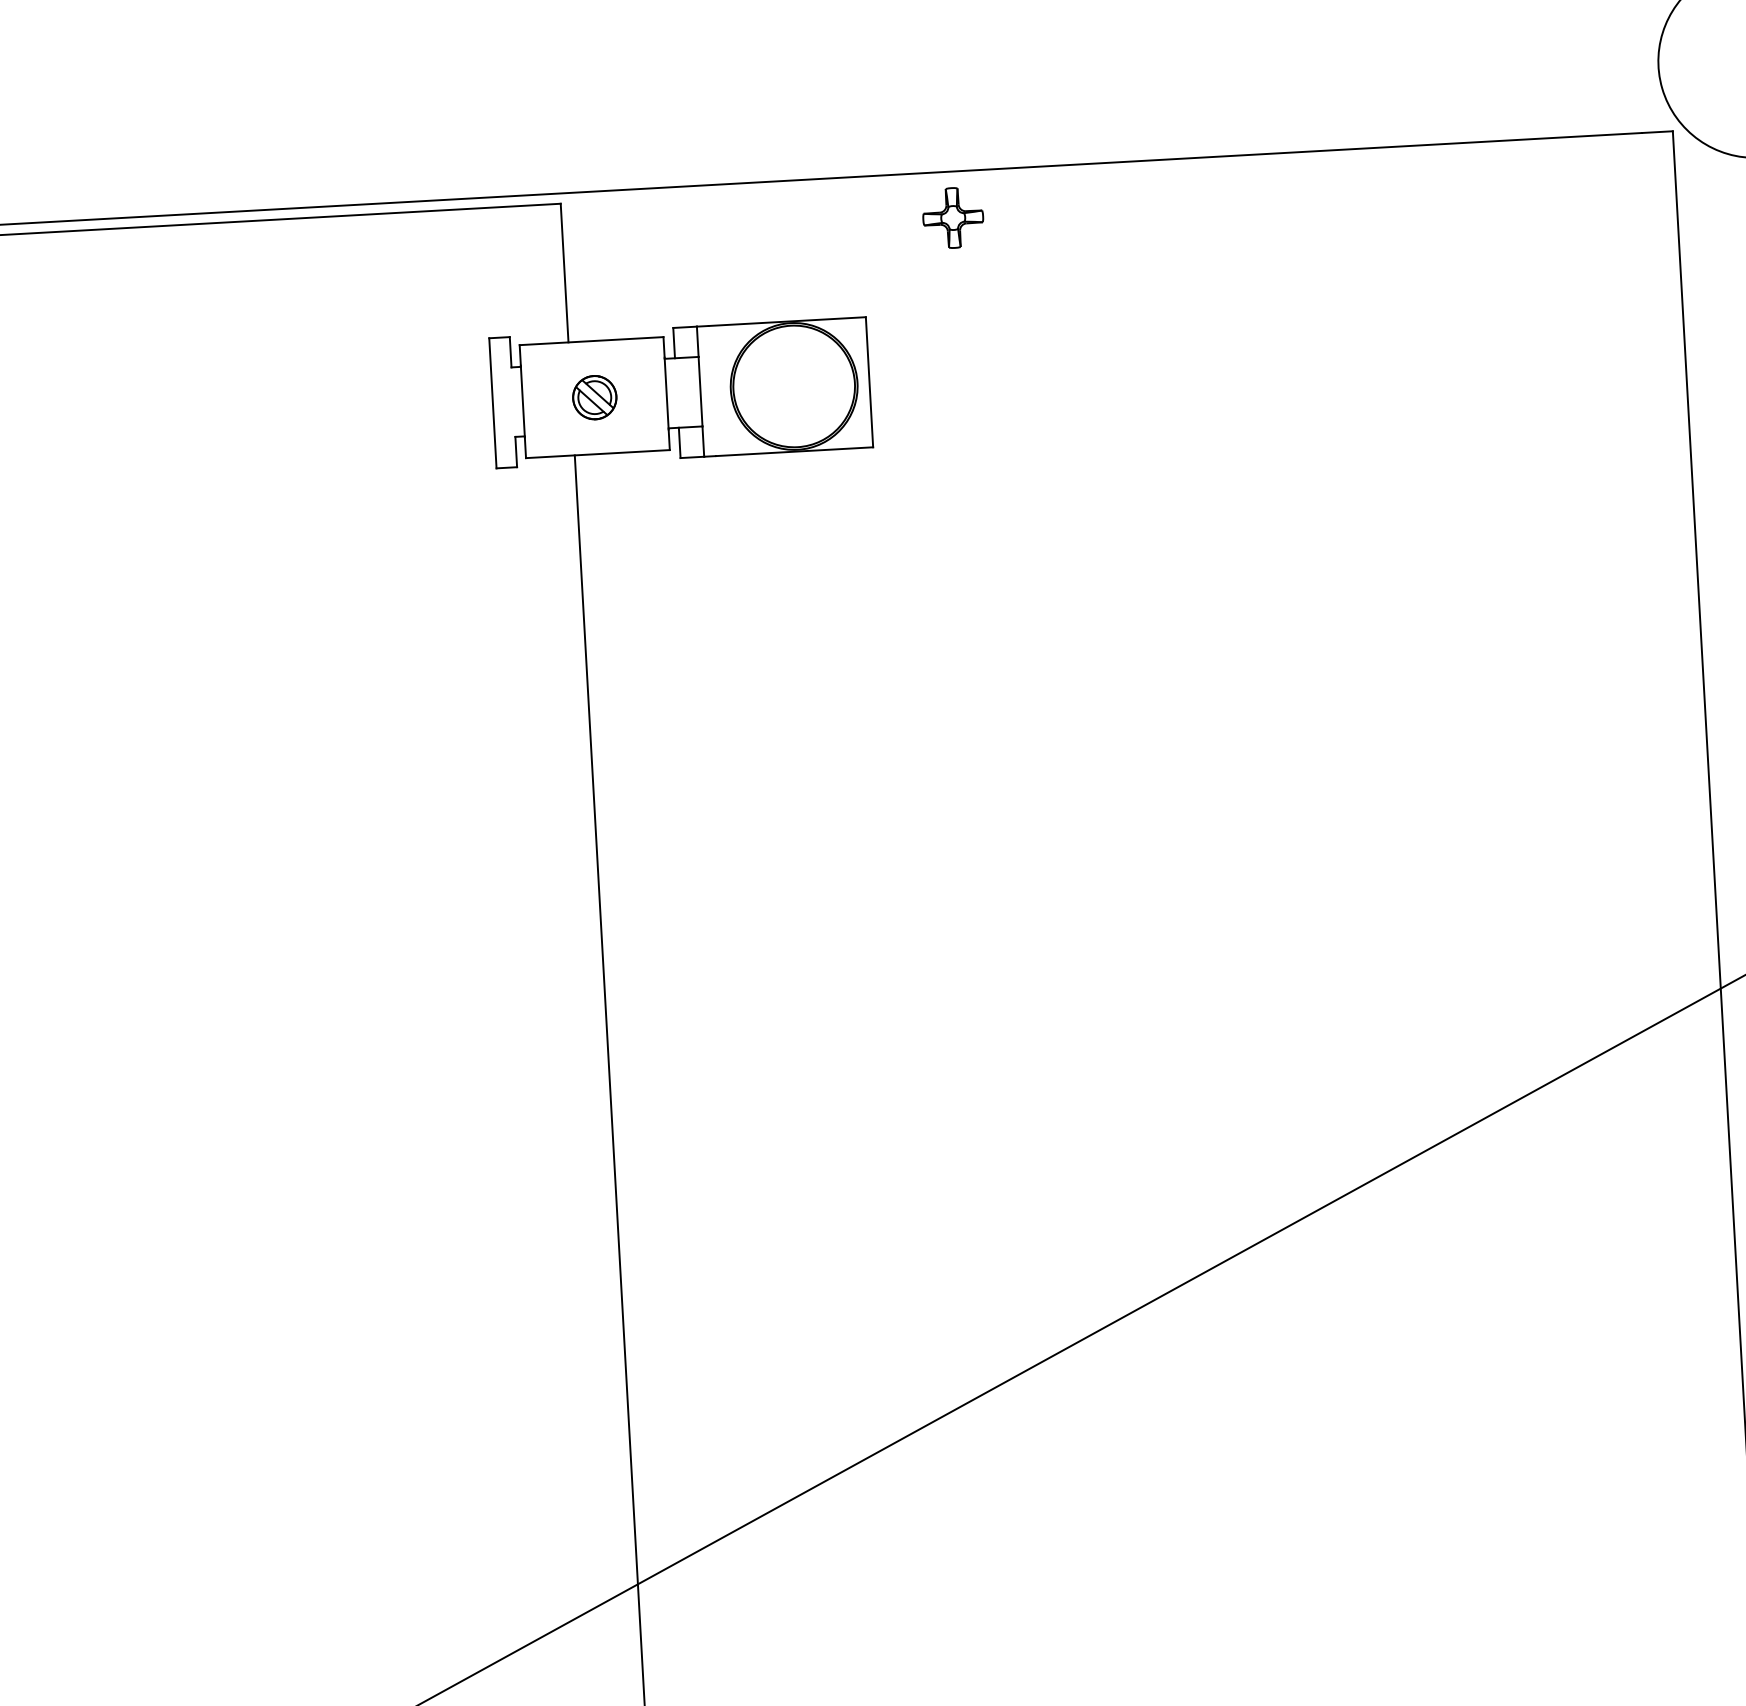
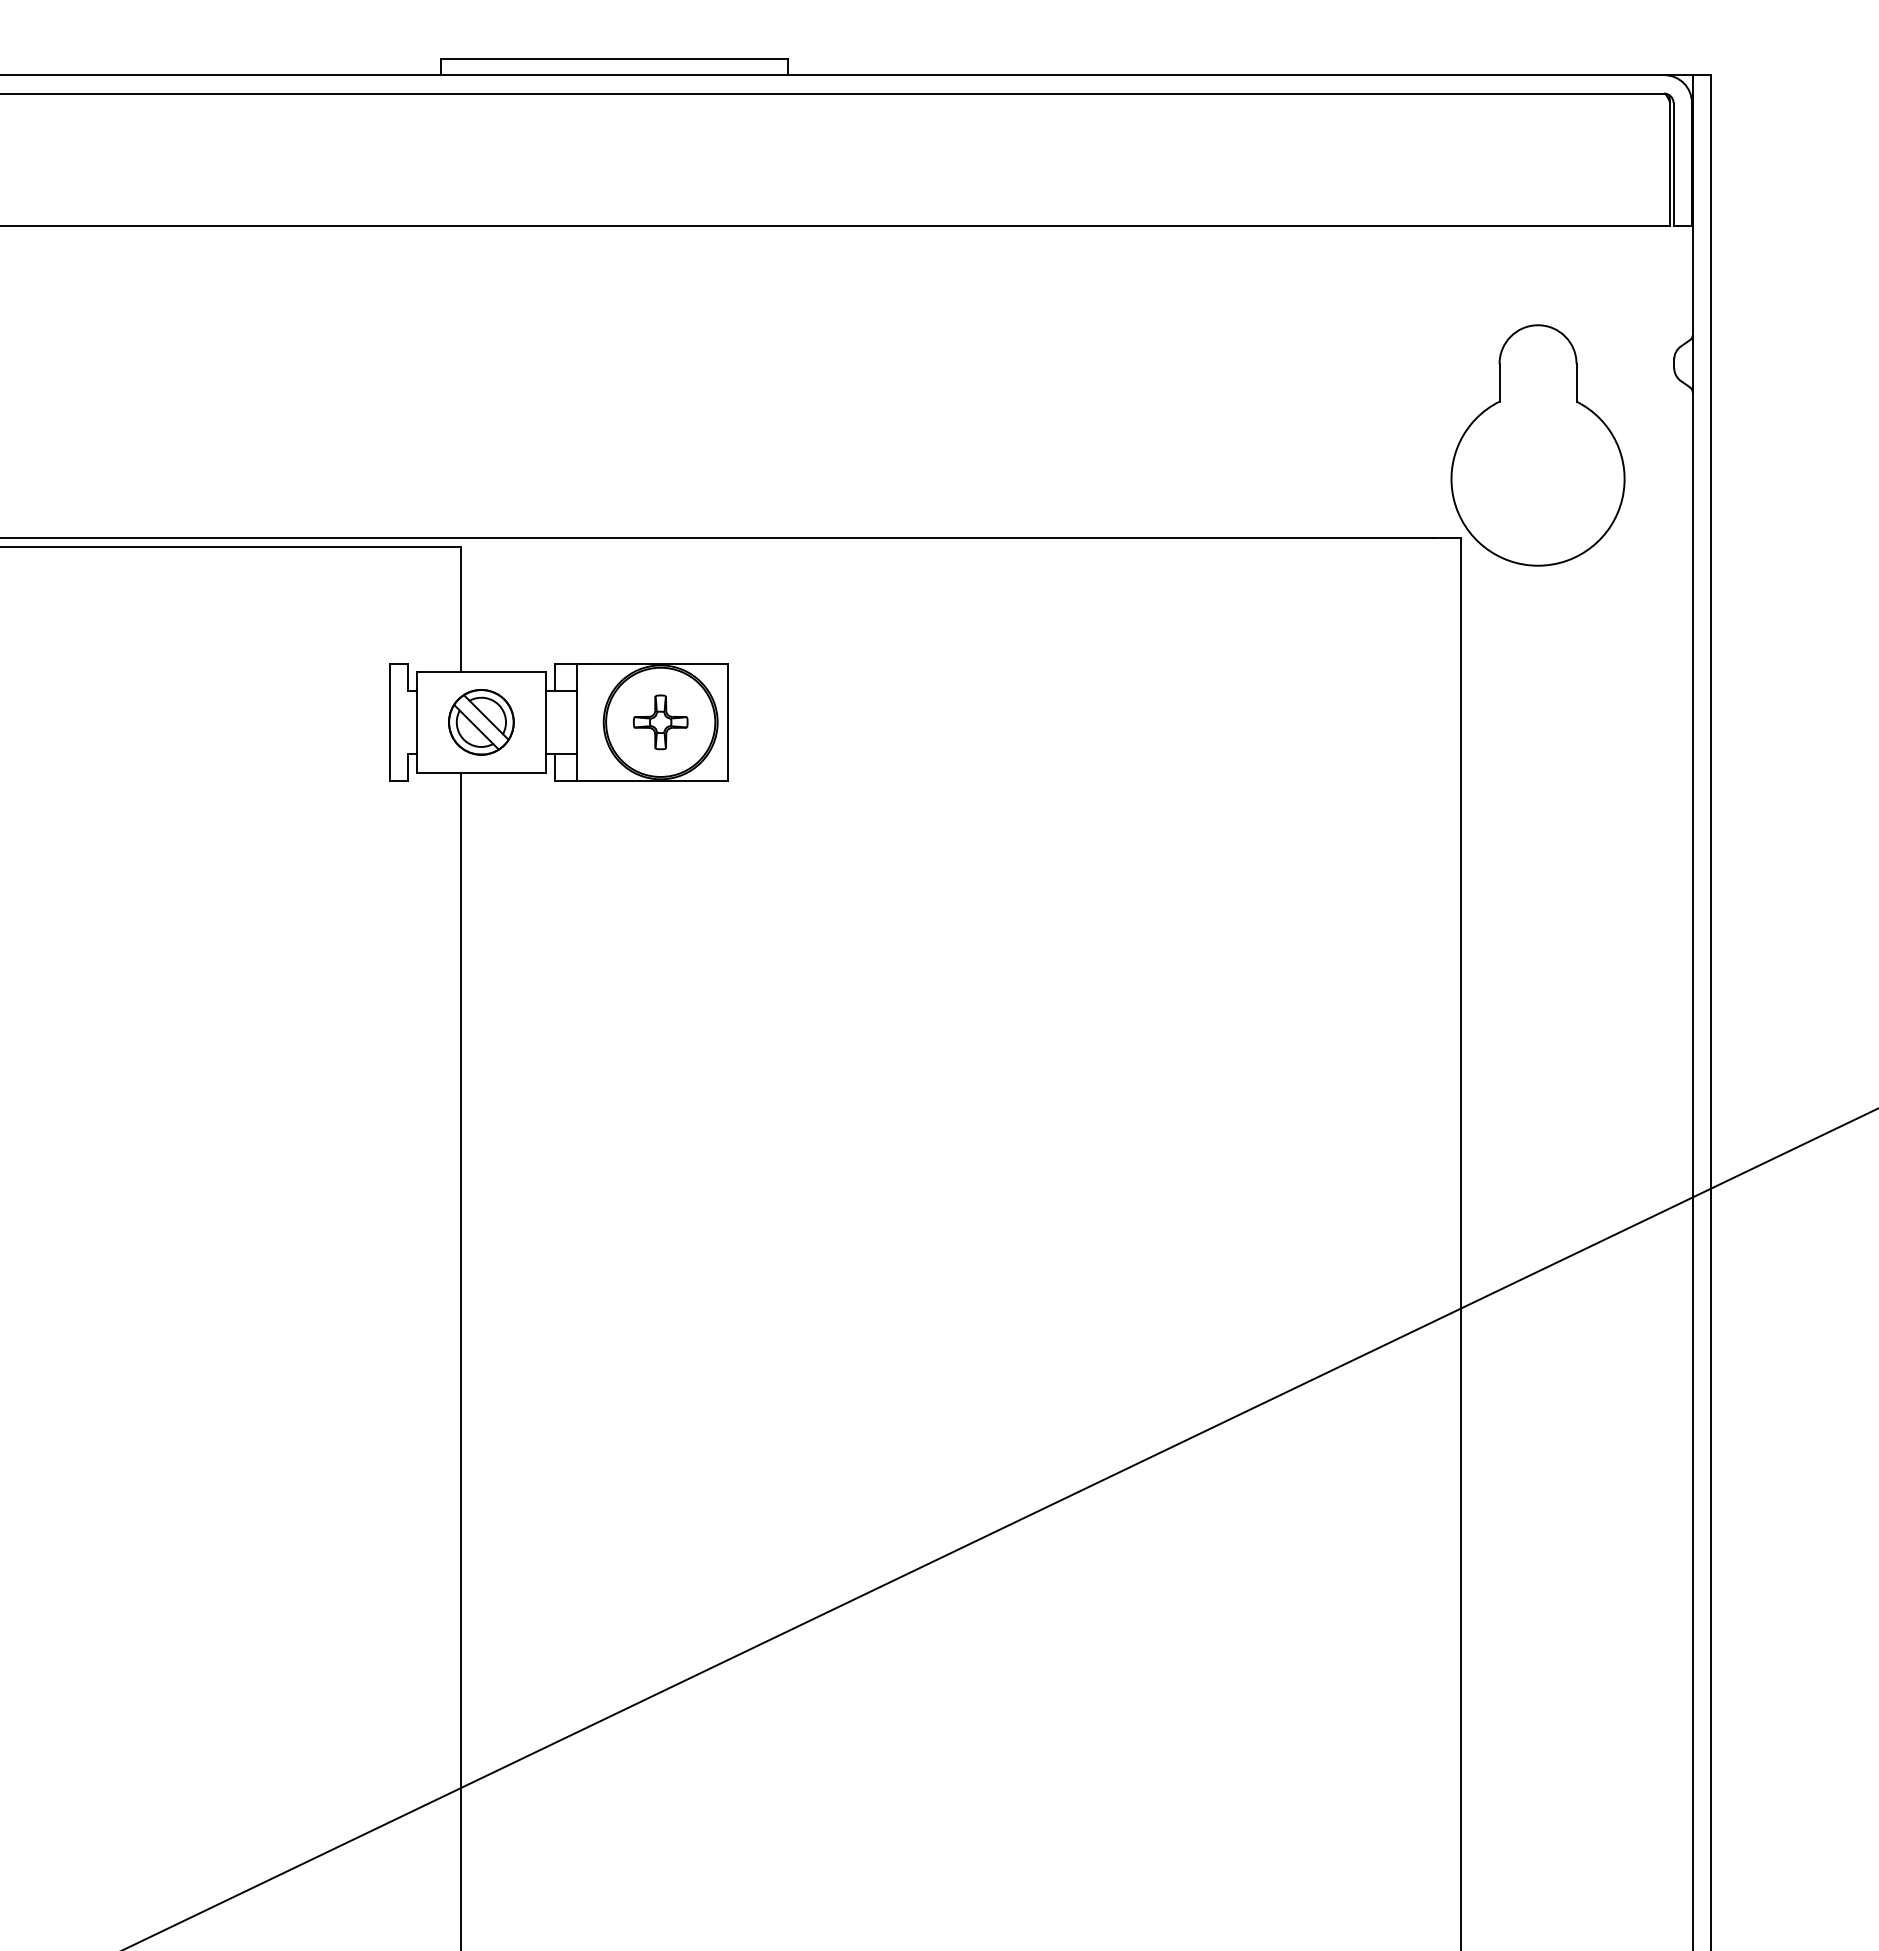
part: (952, 218) -> (660, 722), moved
part: (594, 397) -> (481, 722), size x1.67

